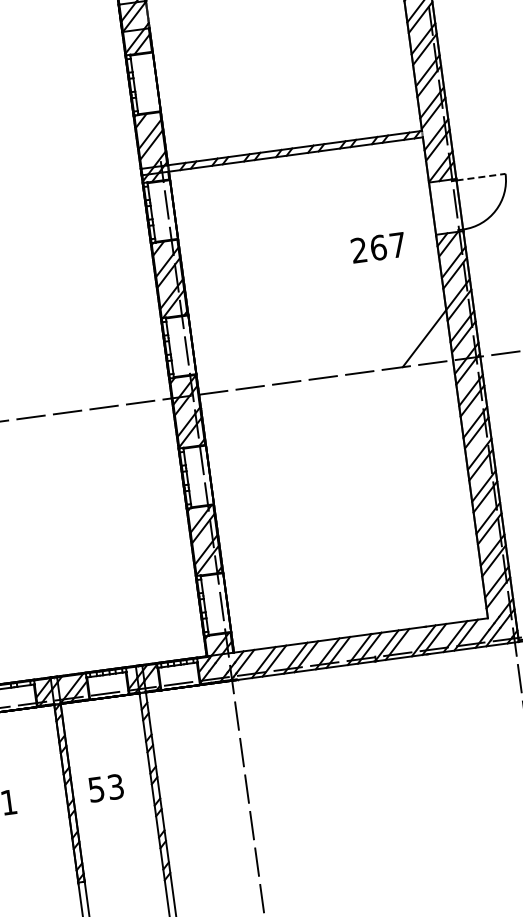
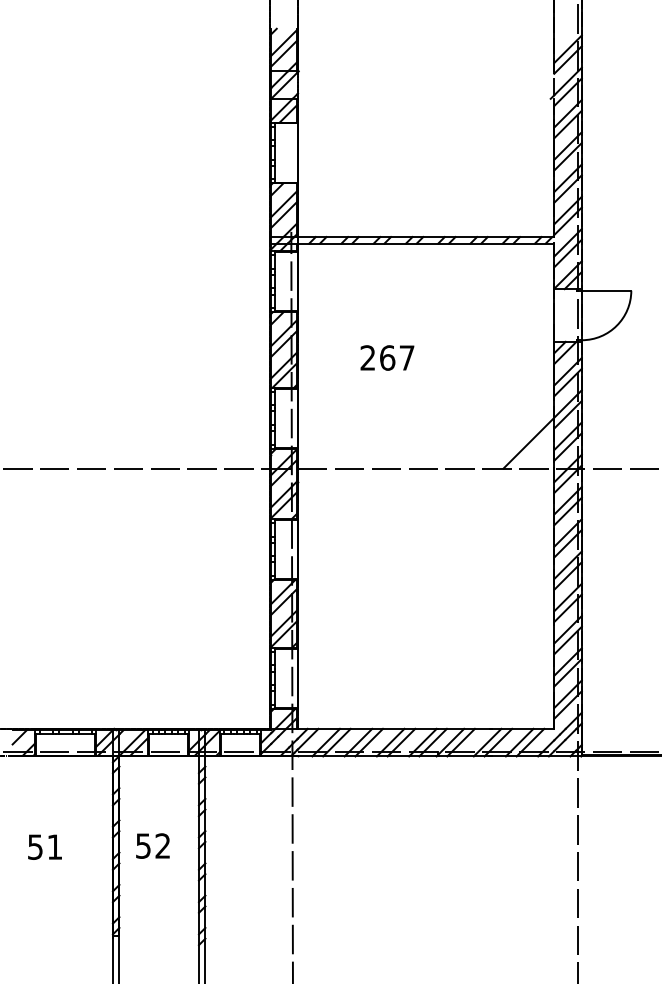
line: (480, 176) -> (606, 290), dashed -> solid
text: (378, 247) -> (387, 357), moved
text: (115, 786) -> (162, 845), 53 -> 52

